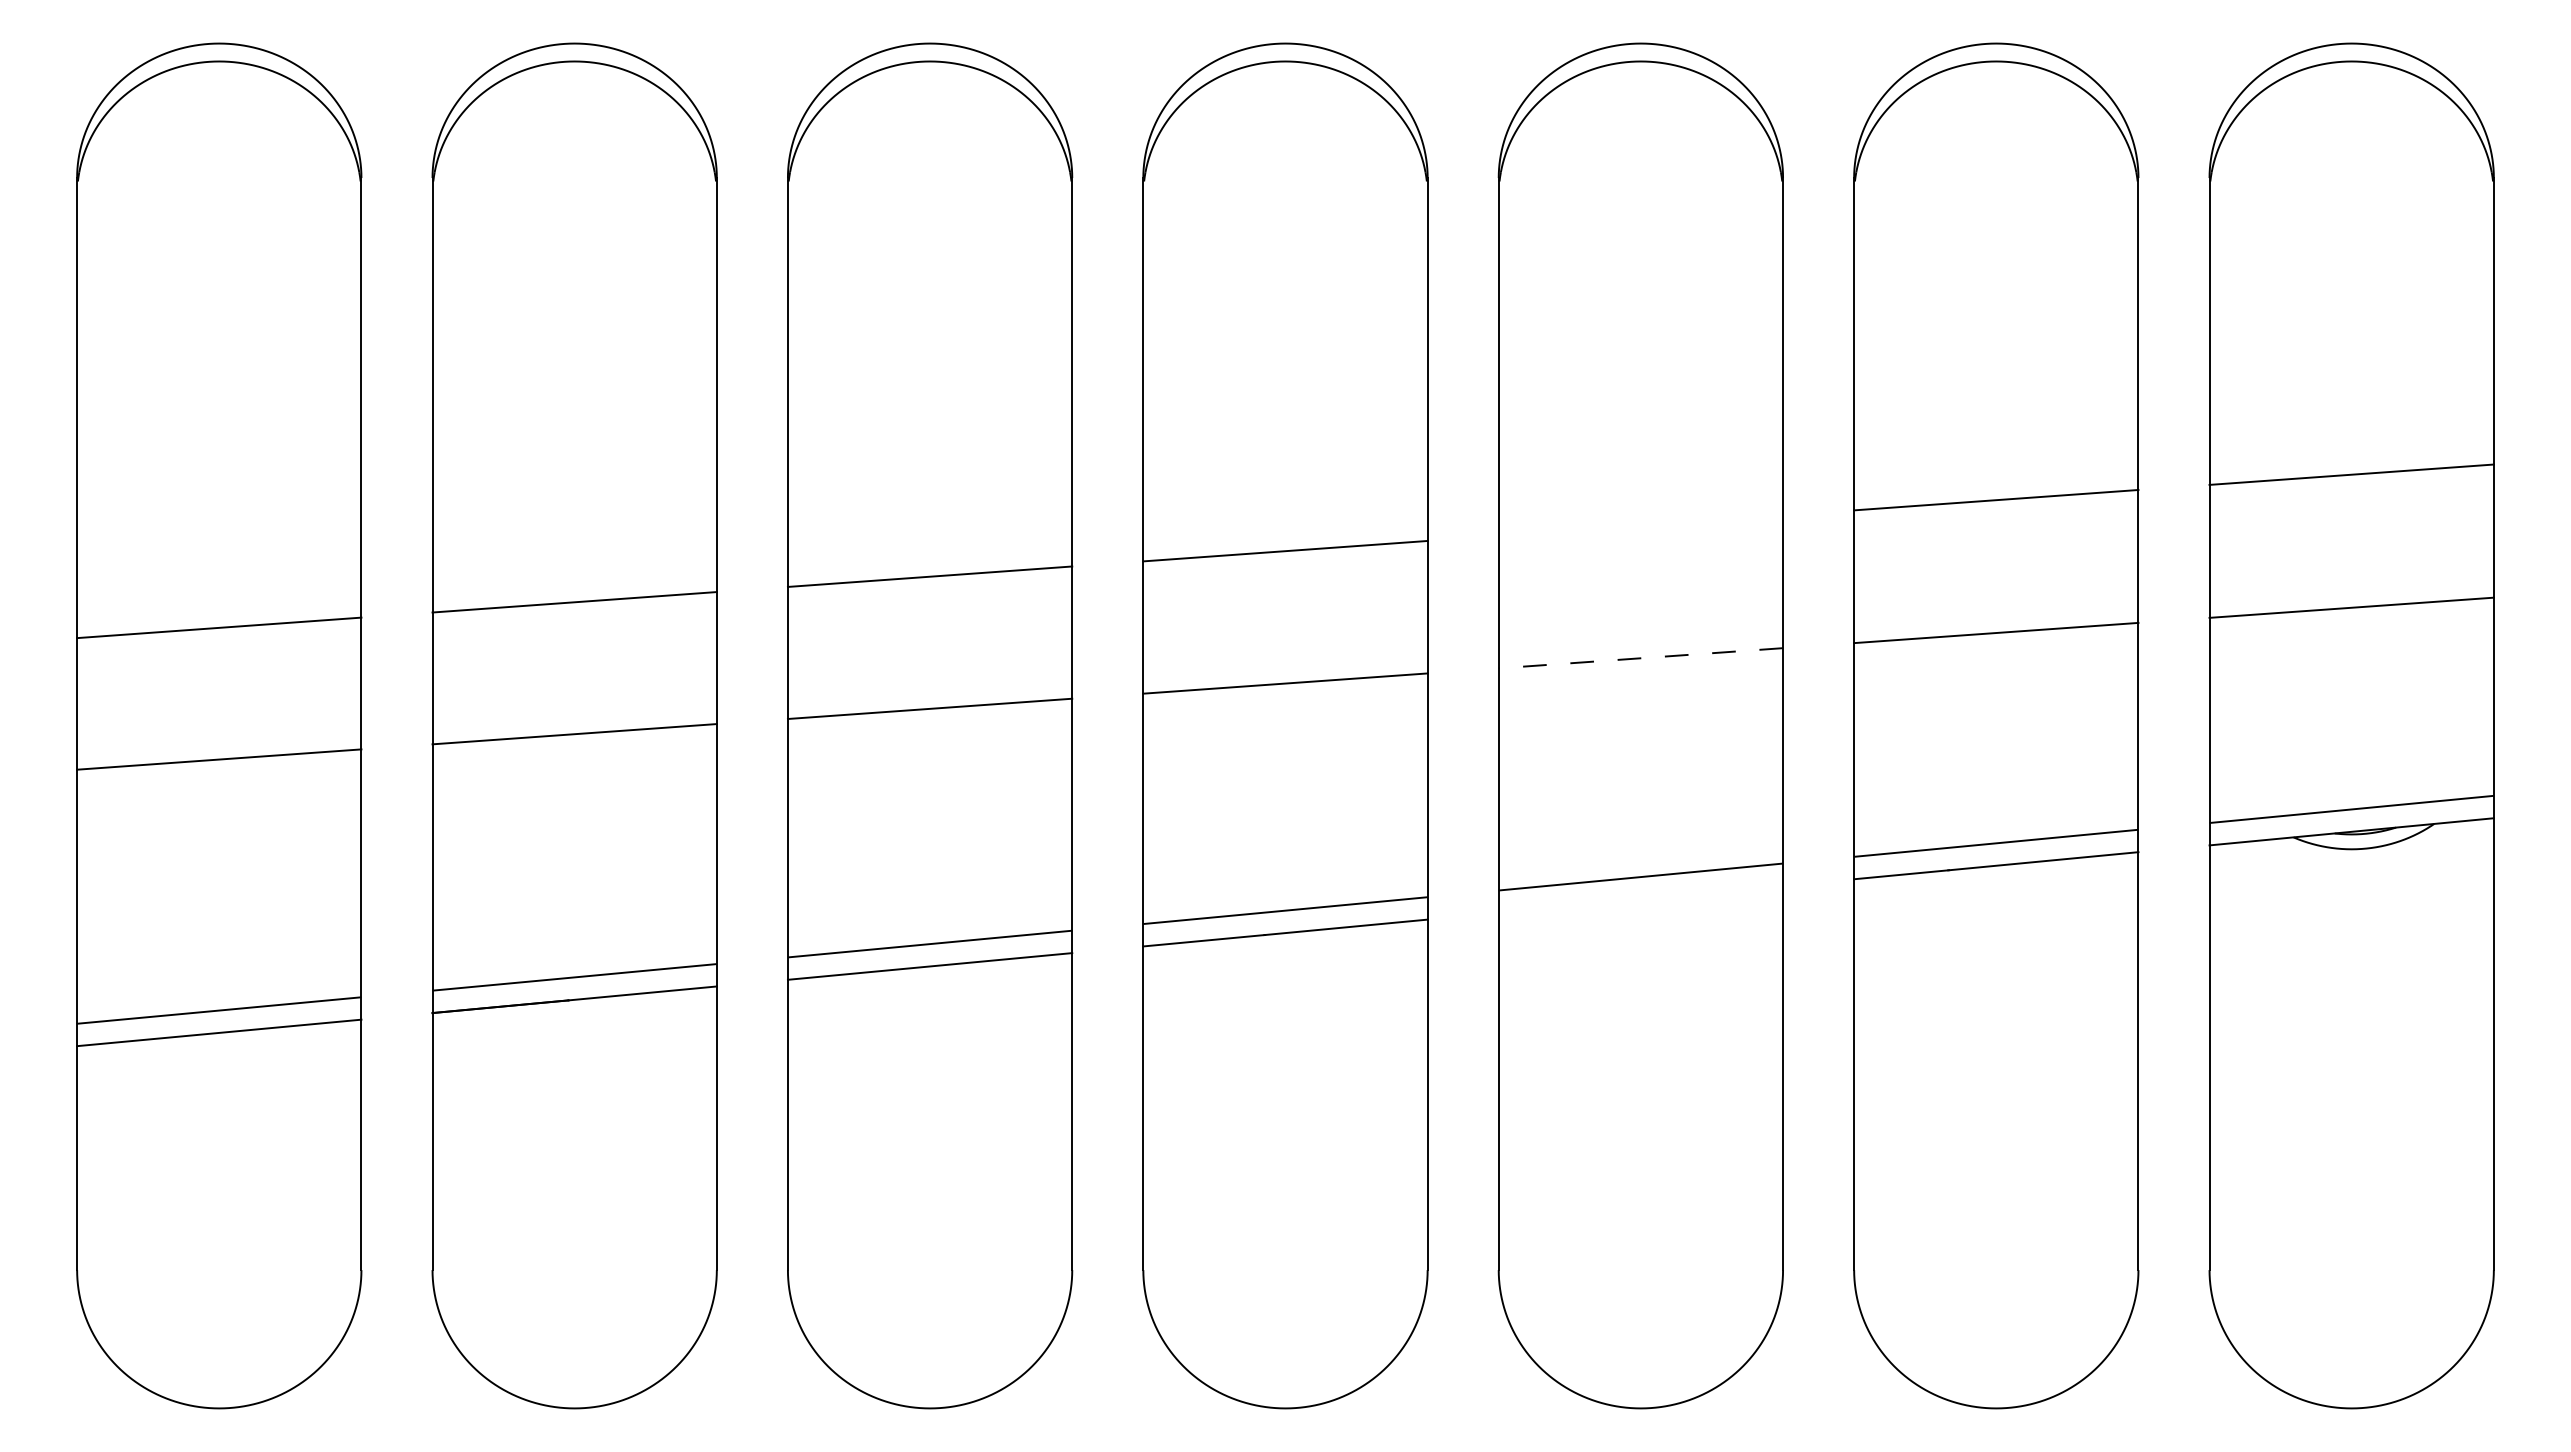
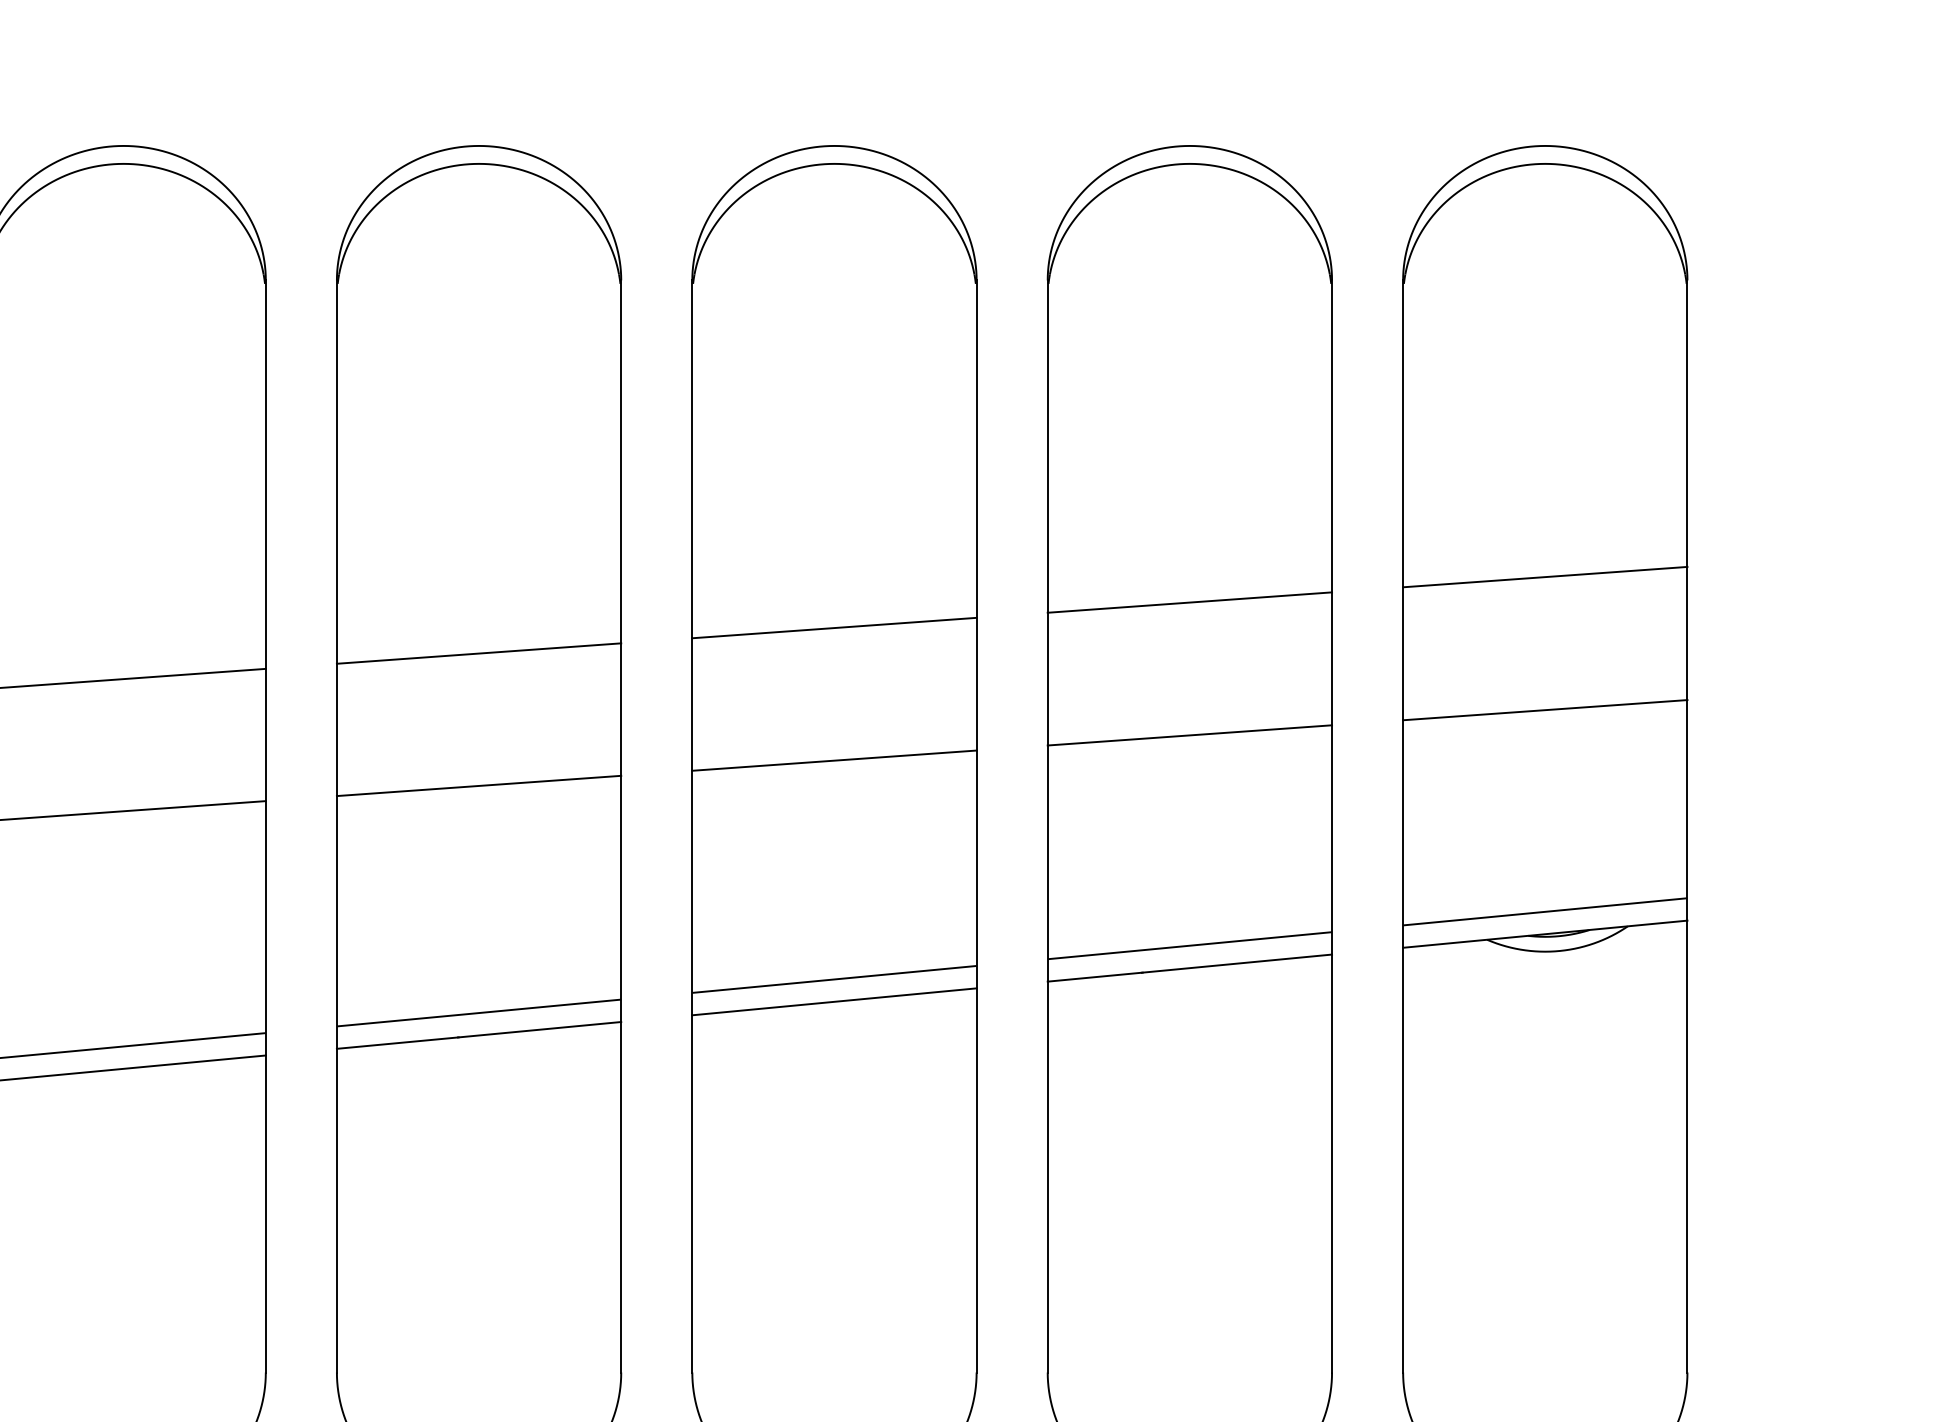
line: (1640, 525) -> (834, 627), added
line: (1640, 658) -> (834, 760), dashed -> solid
line: (1640, 898) -> (834, 1000), added

